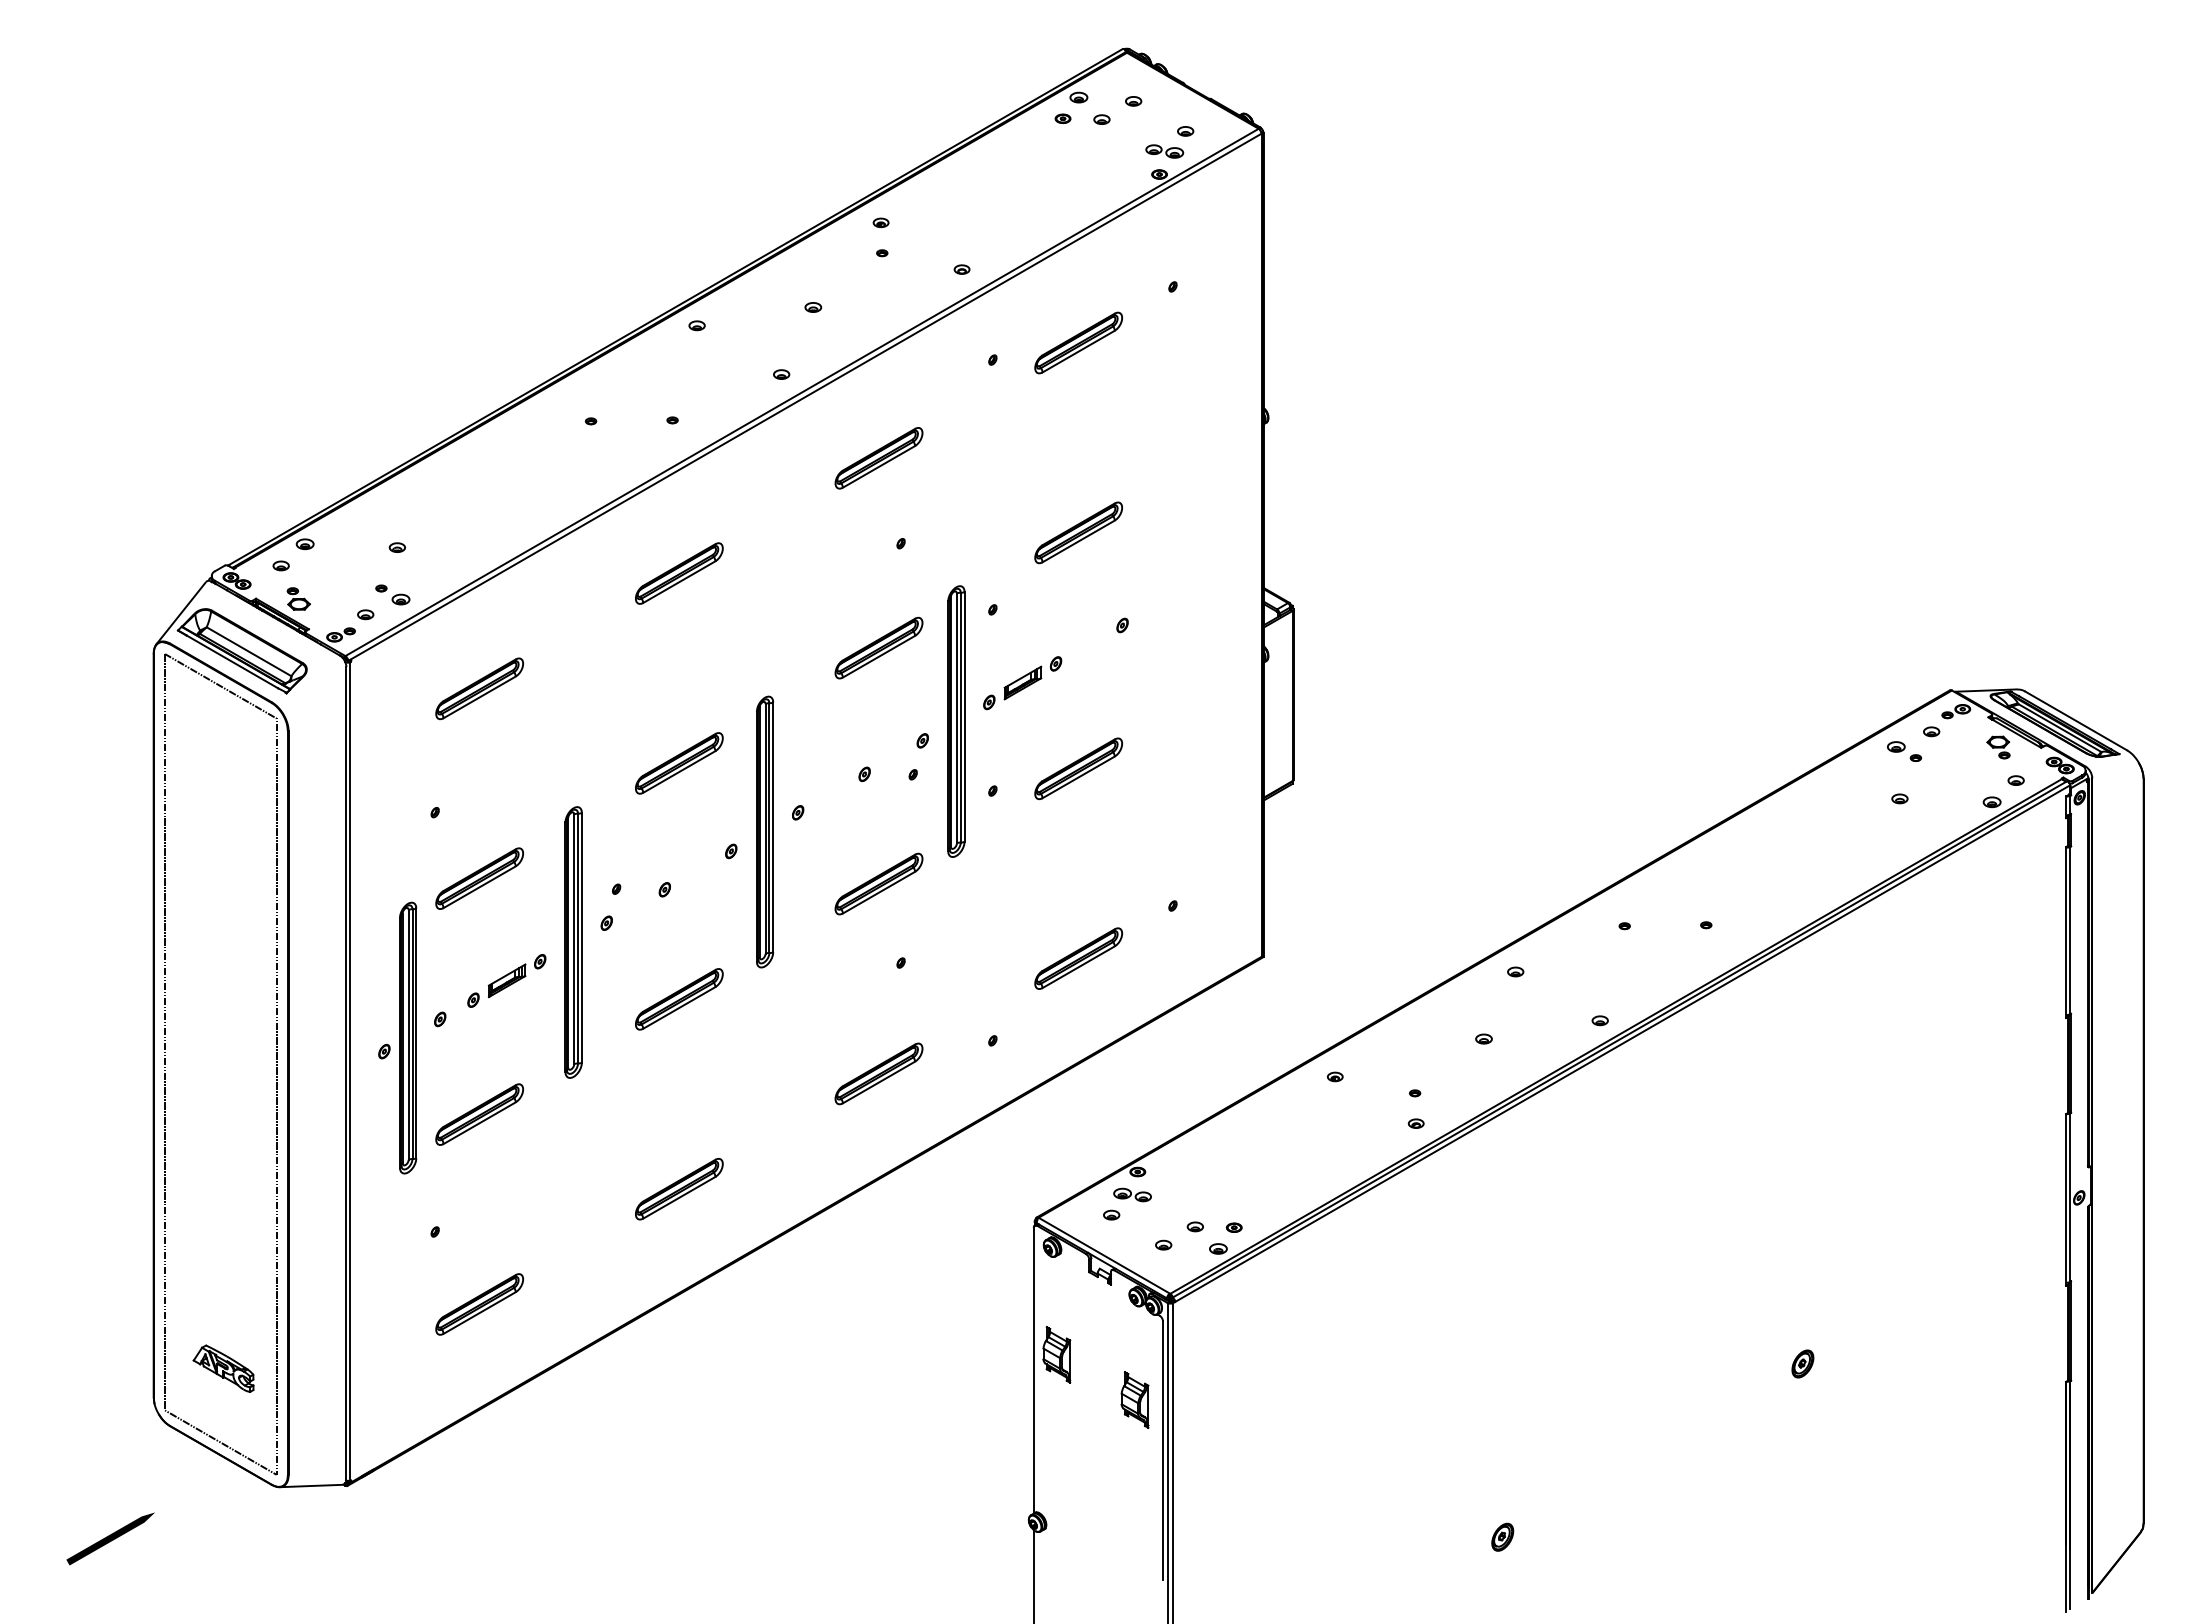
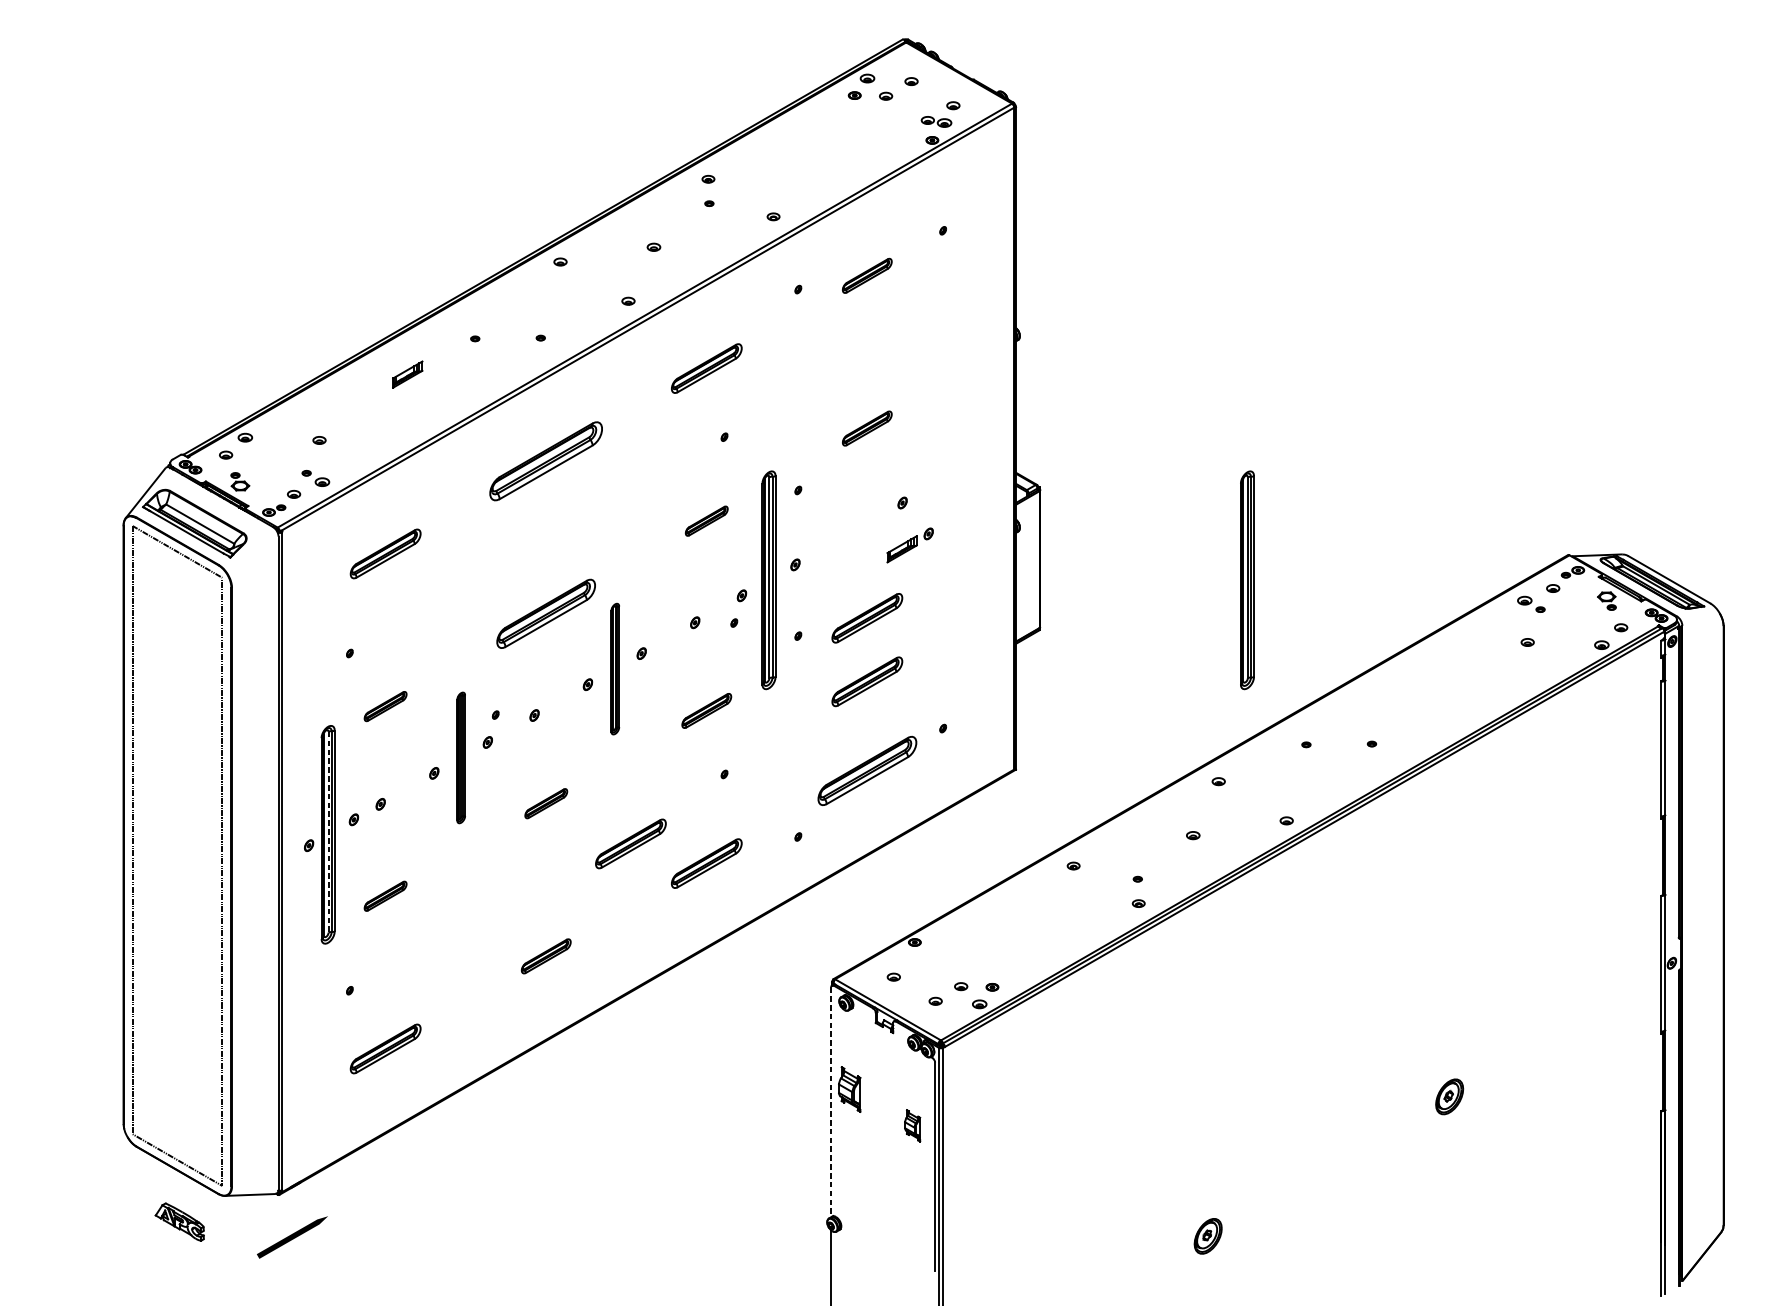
part: (1078, 342) -> (867, 275), size x0.7
part: (1078, 532) -> (867, 428), size x0.7
part: (679, 573) -> (546, 461), size x1.6
part: (878, 647) -> (706, 520), size x0.6
part: (1032, 678) -> (909, 545), moved
part: (1551, 721) -> (1247, 580), added
part: (679, 763) -> (546, 614), size x1.4
part: (765, 831) -> (615, 668), size x0.6
part: (1078, 847) -> (867, 681), added
part: (479, 878) -> (385, 706), size x0.6
part: (878, 883) -> (706, 710), size x0.7
part: (573, 942) -> (461, 757), size x0.6
part: (1078, 958) -> (867, 770), size x1.4
part: (506, 980) -> (407, 374), moved
part: (679, 999) -> (546, 803), size x0.6
line: (408, 1034) -> (328, 831), solid -> dashed
part: (784, 1049) -> (630, 843), added
part: (479, 1114) -> (385, 896), size x0.6
part: (679, 1189) -> (546, 956), size x0.7
part: (1132, 1194) -> (910, 960), removed
part: (1802, 1363) -> (1449, 1096), size x1.6
part: (223, 1368) -> (179, 1221), moved
line: (1033, 1370) -> (831, 1102), solid -> dashed
part: (1134, 1399) -> (912, 1125), size x0.7
part: (1502, 1536) -> (1208, 1235), size x1.6
line: (110, 1538) -> (292, 1237), moved

